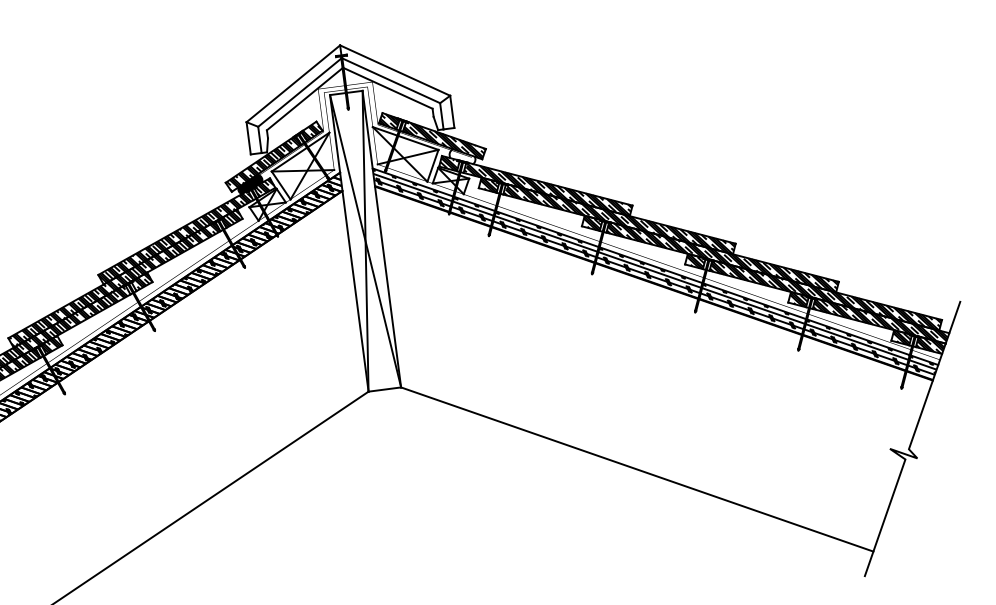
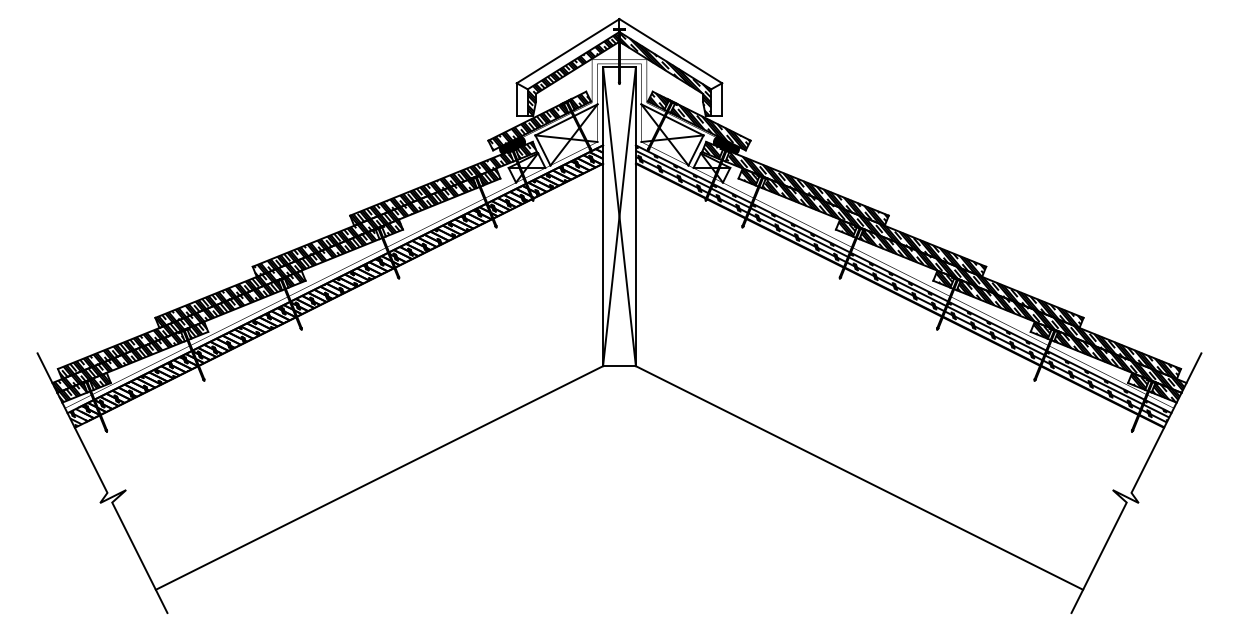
hatch: (347, 99) -> (619, 73), added
fill: (462, 155) -> (726, 144), added

